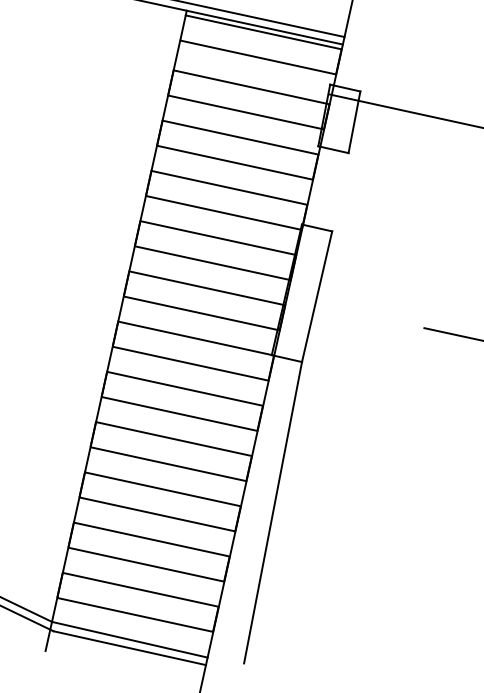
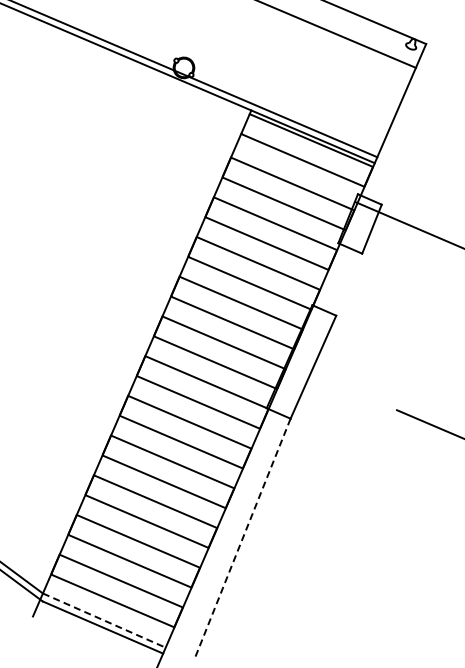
line: (272, 512) -> (242, 538), solid -> dashed
line: (130, 639) -> (104, 620), solid -> dashed

